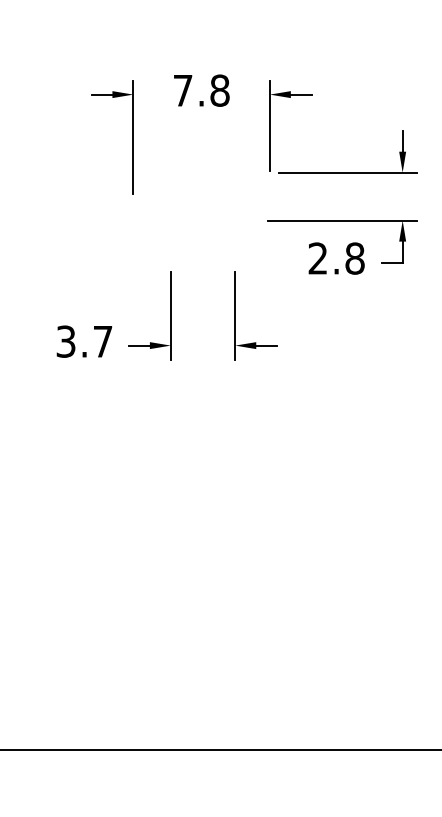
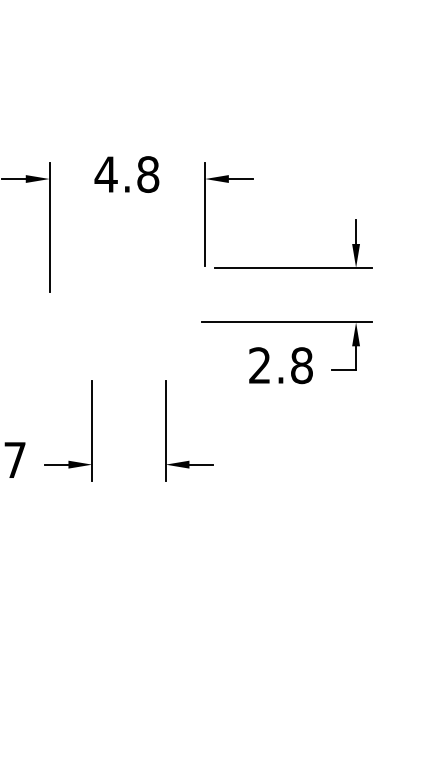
text: (182, 90) -> (105, 174), 7.8 -> 4.8

